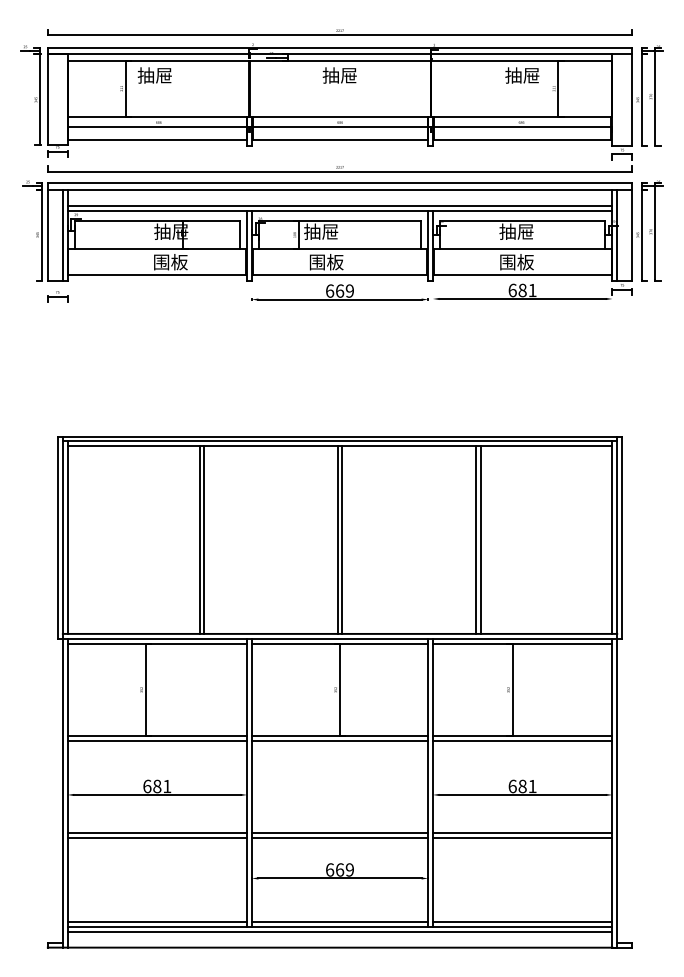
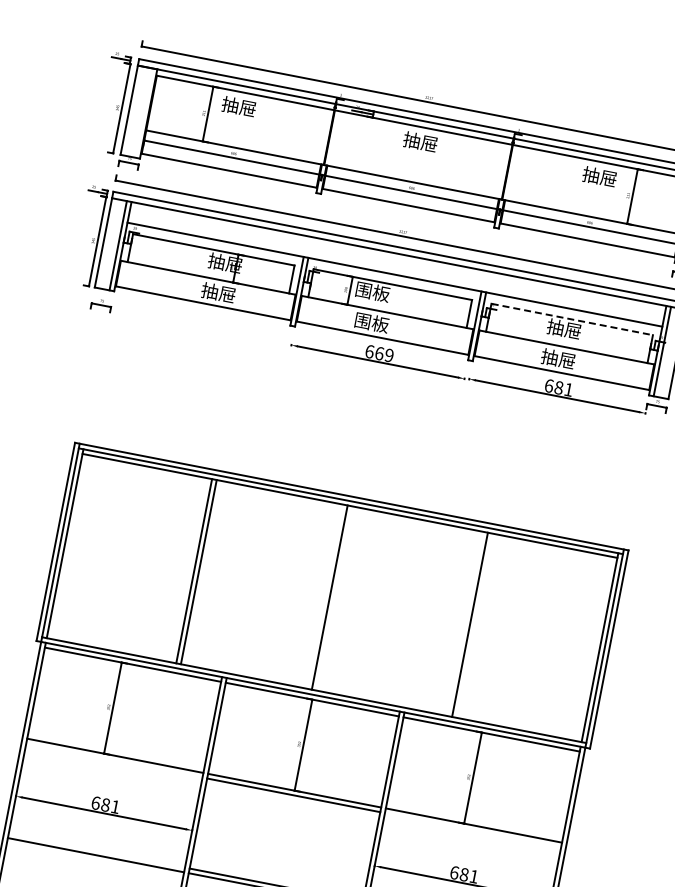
line: (339, 205) -> (395, 269), removed
line: (523, 220) -> (573, 319), solid -> dashed
text: (321, 231) -> (372, 291), 抽屉 -> 围板
text: (170, 262) -> (218, 293), 围板 -> 抽屉
text: (516, 262) -> (558, 359), 围板 -> 抽屉
line: (342, 539) -> (334, 597), removed
line: (475, 539) -> (465, 623), removed
line: (157, 741) -> (114, 760), removed
line: (522, 741) -> (472, 830), removed
line: (157, 832) -> (97, 850), removed

